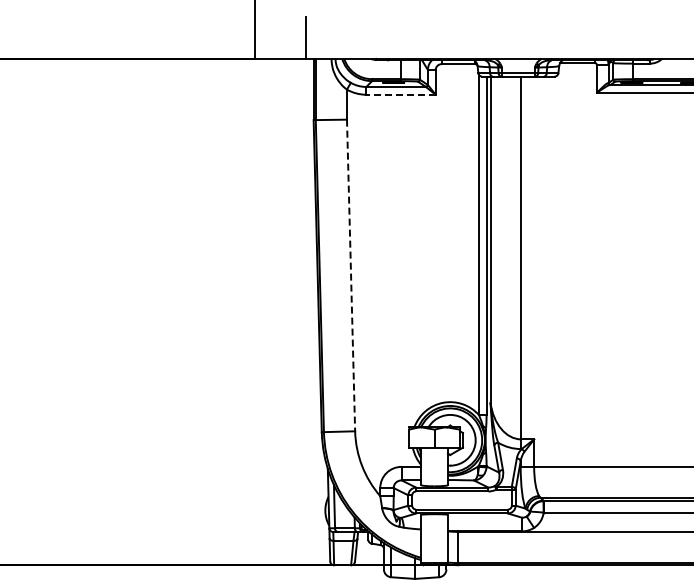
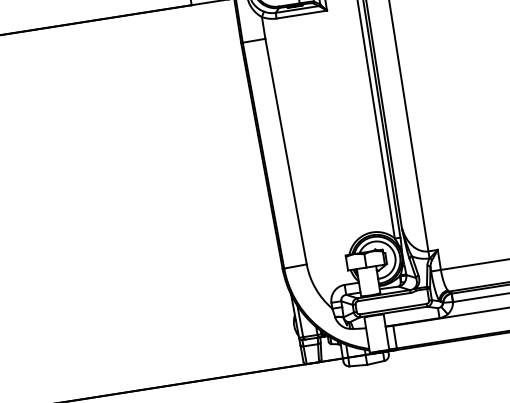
line: (401, 94) -> (302, 14), dashed -> solid
line: (351, 275) -> (286, 151), dashed -> solid

